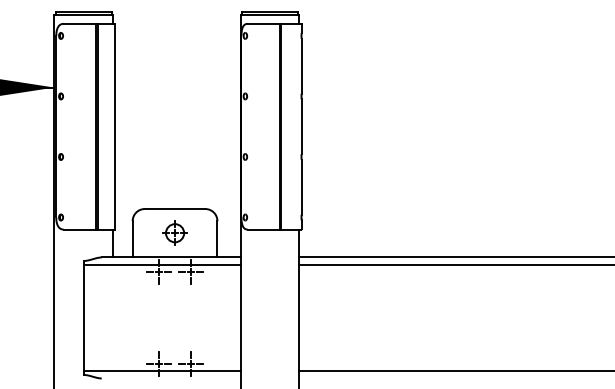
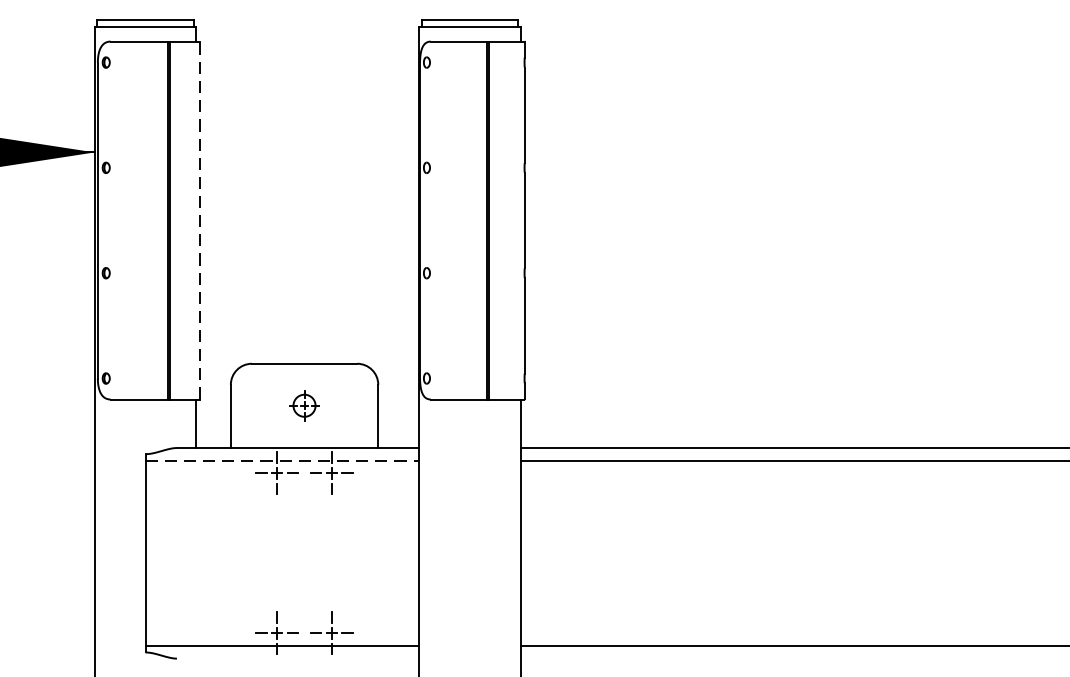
line: (115, 126) -> (200, 220), solid -> dashed
part: (174, 232) -> (303, 404), size x0.7
line: (162, 264) -> (282, 460), solid -> dashed

